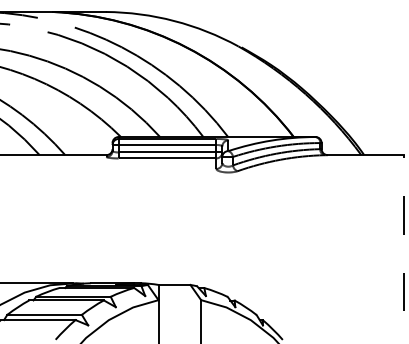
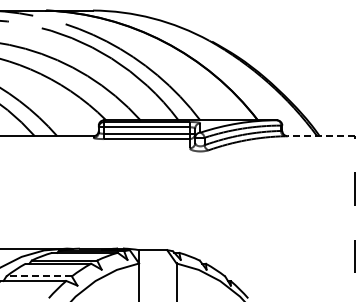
line: (366, 155) -> (321, 136), solid -> dashed
line: (45, 314) -> (39, 276), solid -> dashed

